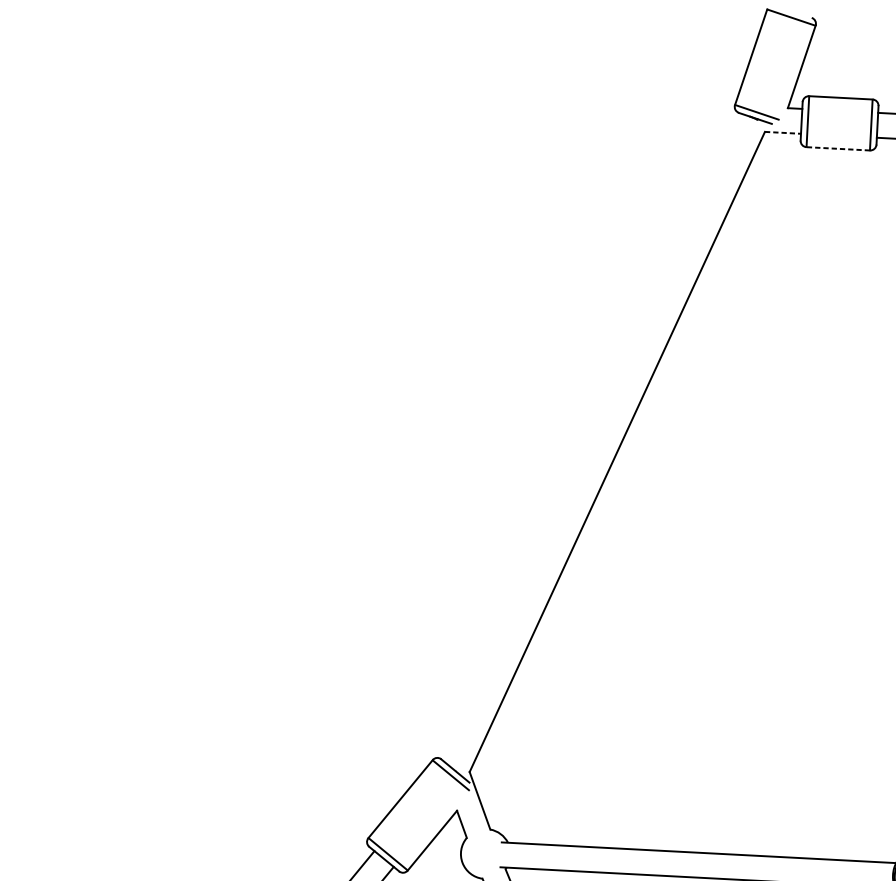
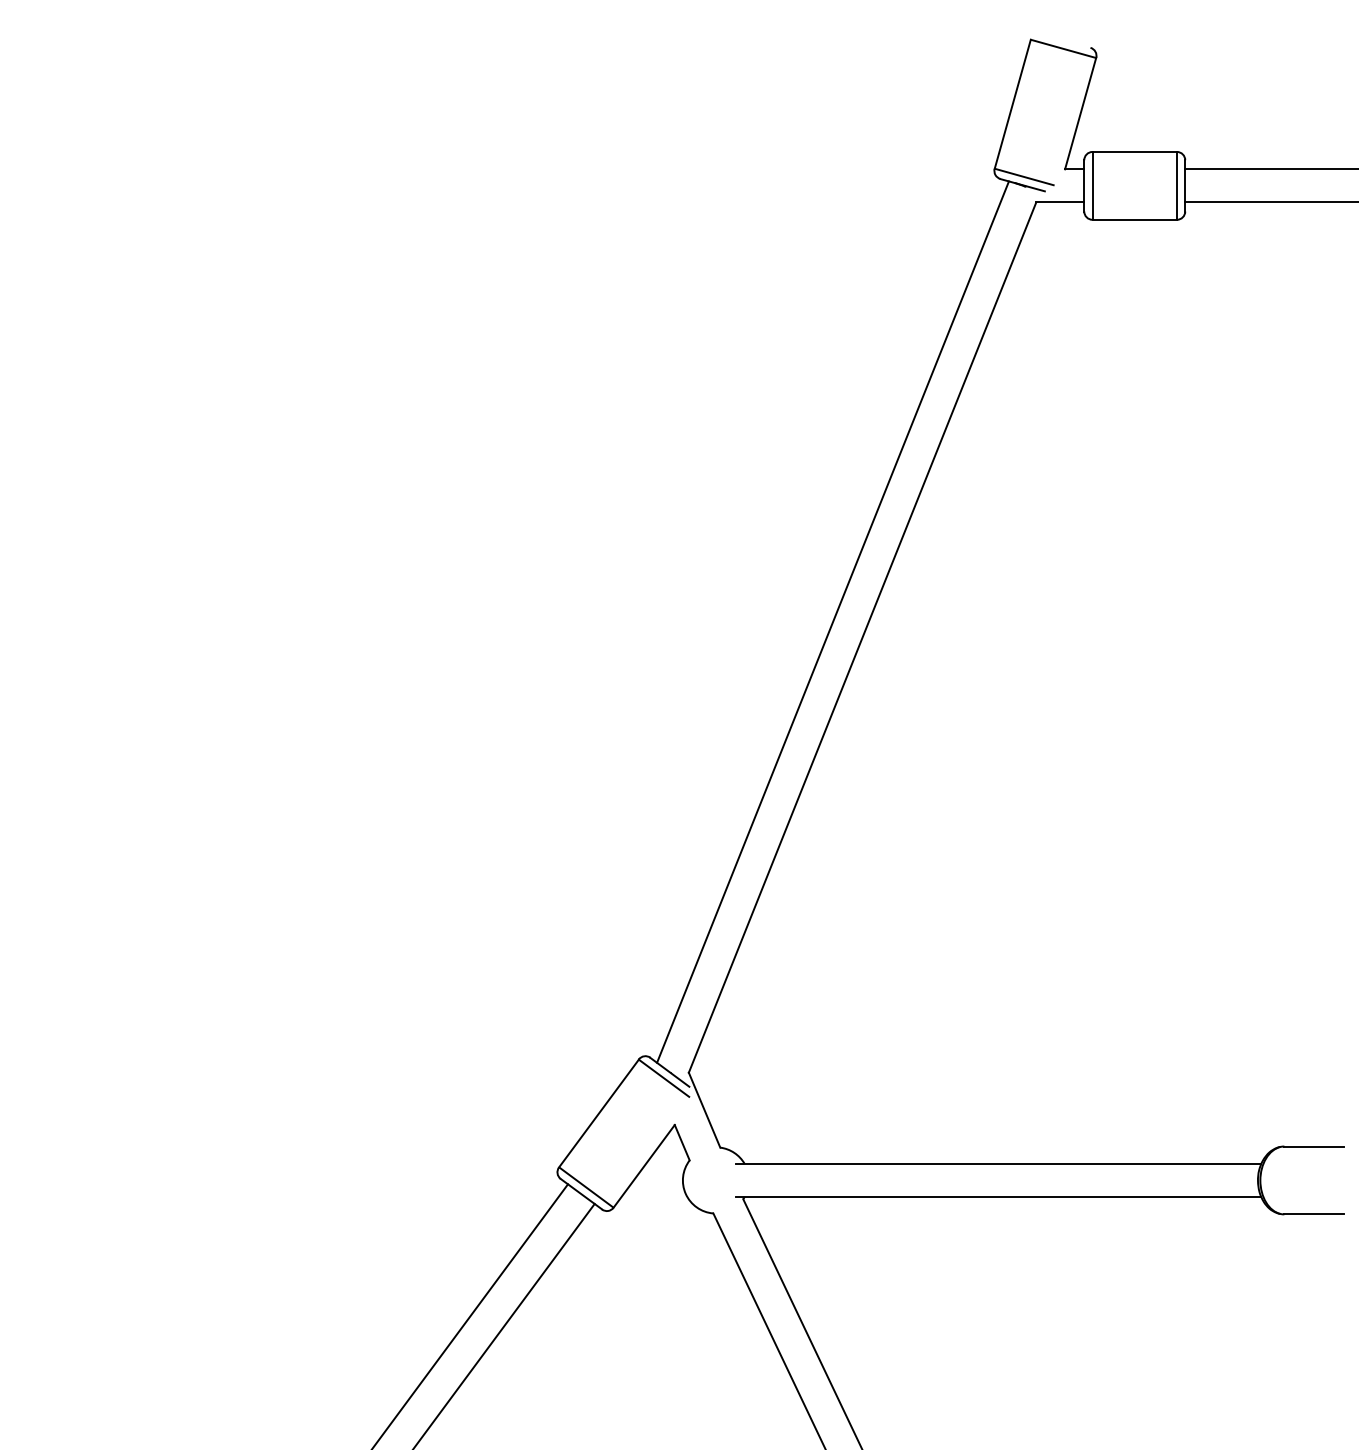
line: (783, 132) -> (1060, 202), dashed -> solid
line: (838, 148) -> (1134, 219), dashed -> solid
line: (595, 438) -> (832, 621), added

